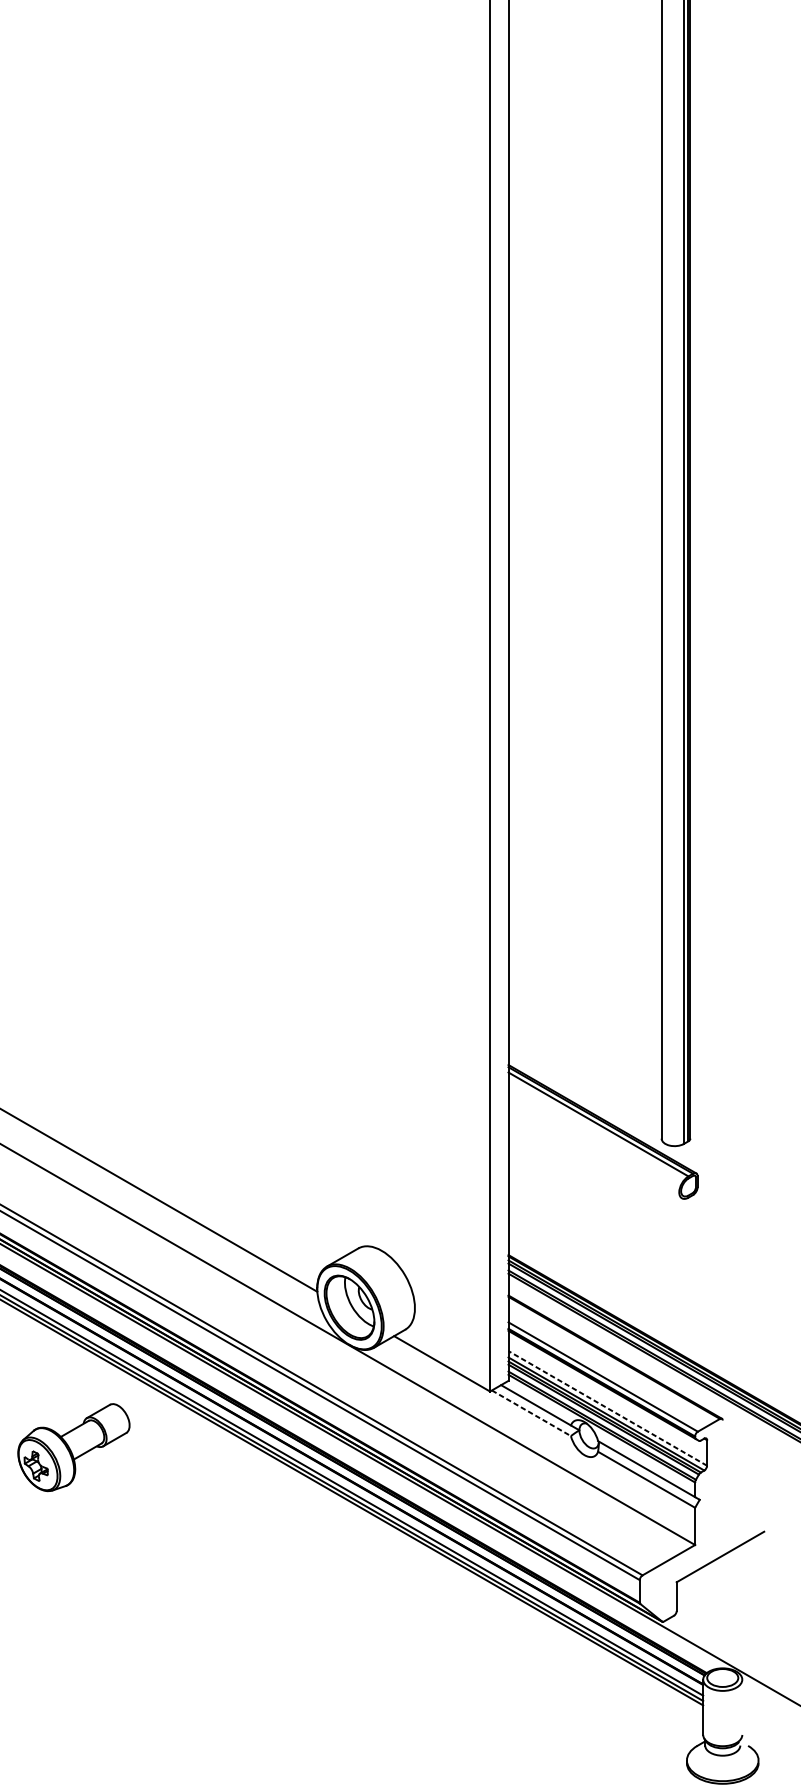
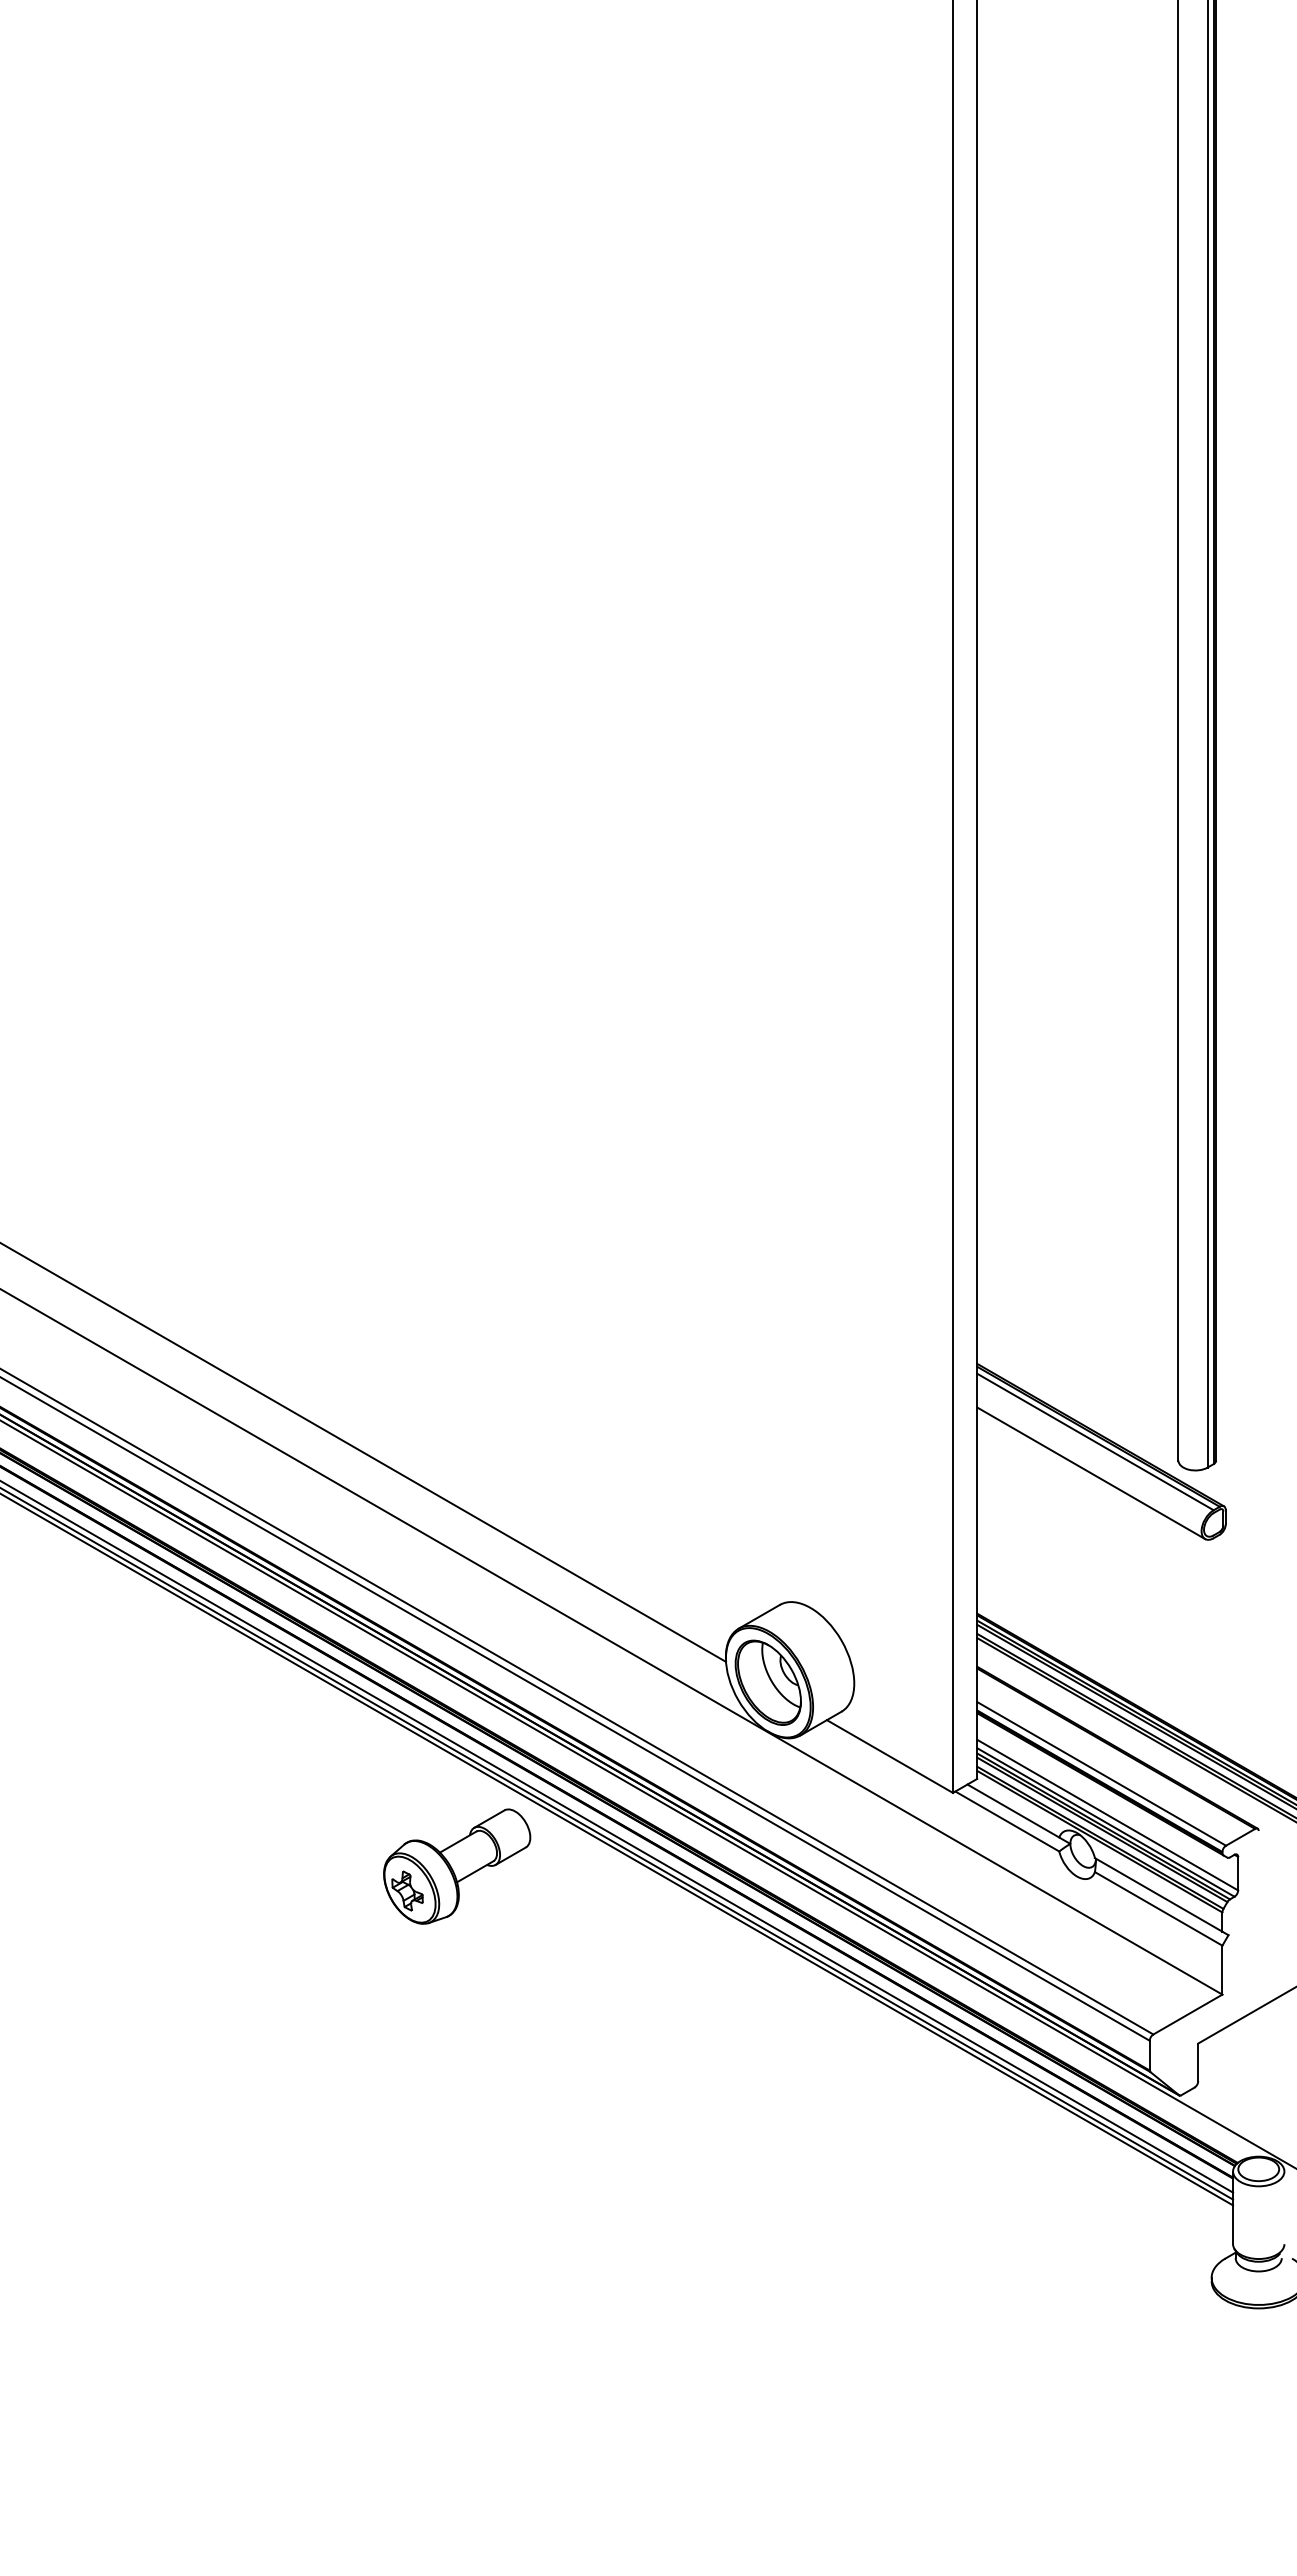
line: (595, 1148) -> (1091, 1473), added
line: (607, 1408) -> (1107, 1815), dashed -> solid
line: (531, 1413) -> (1007, 1821), dashed -> solid
part: (74, 1447) -> (457, 1866), moved

